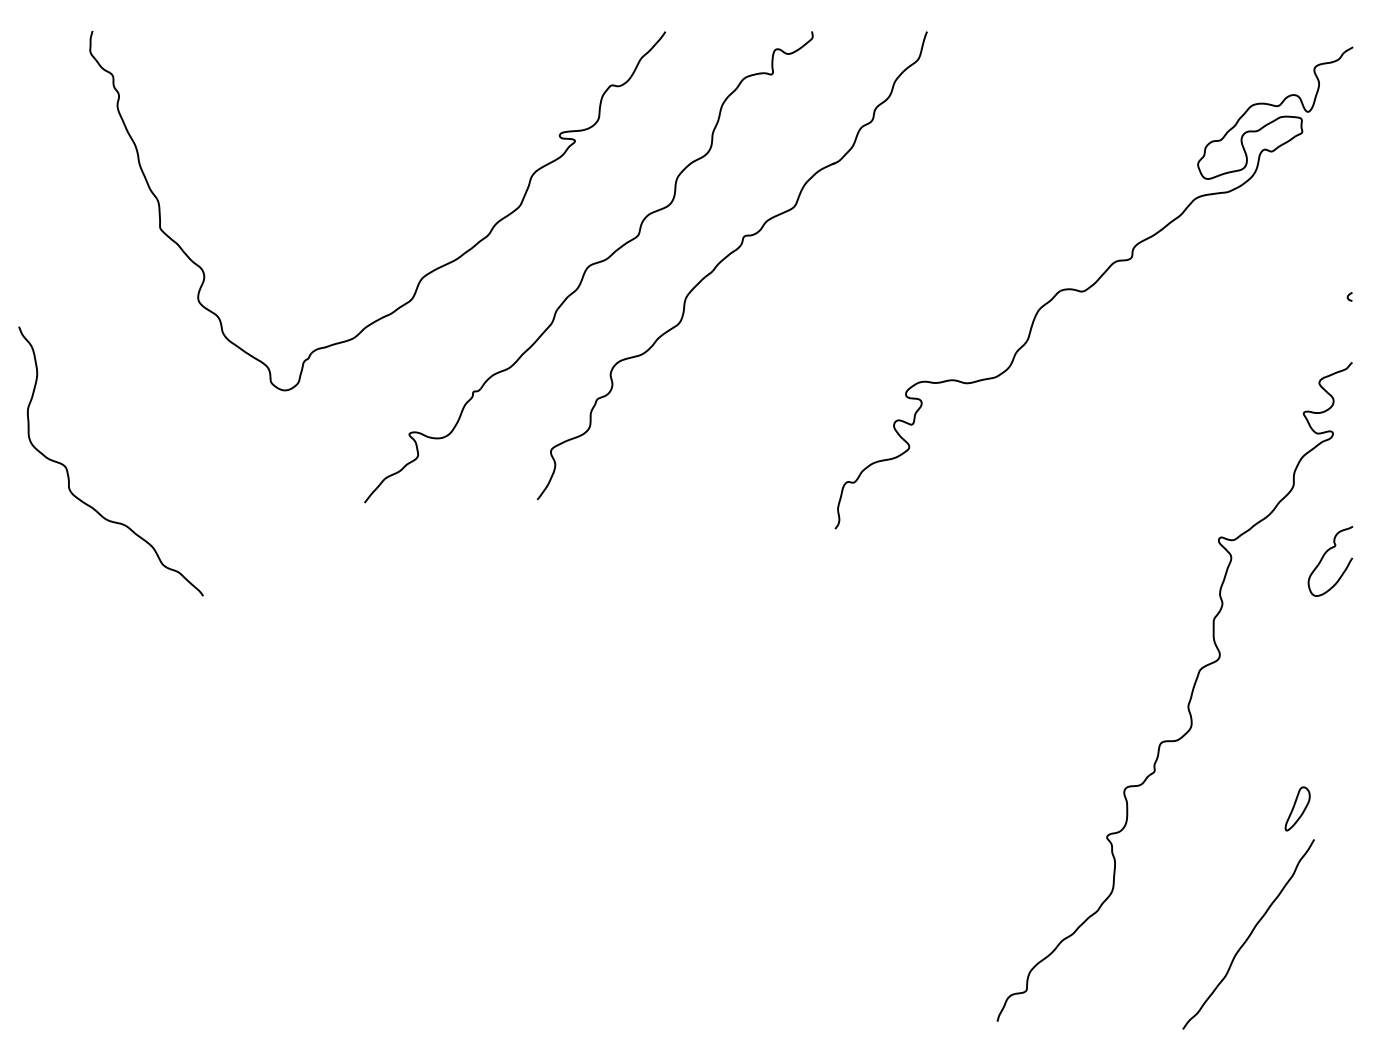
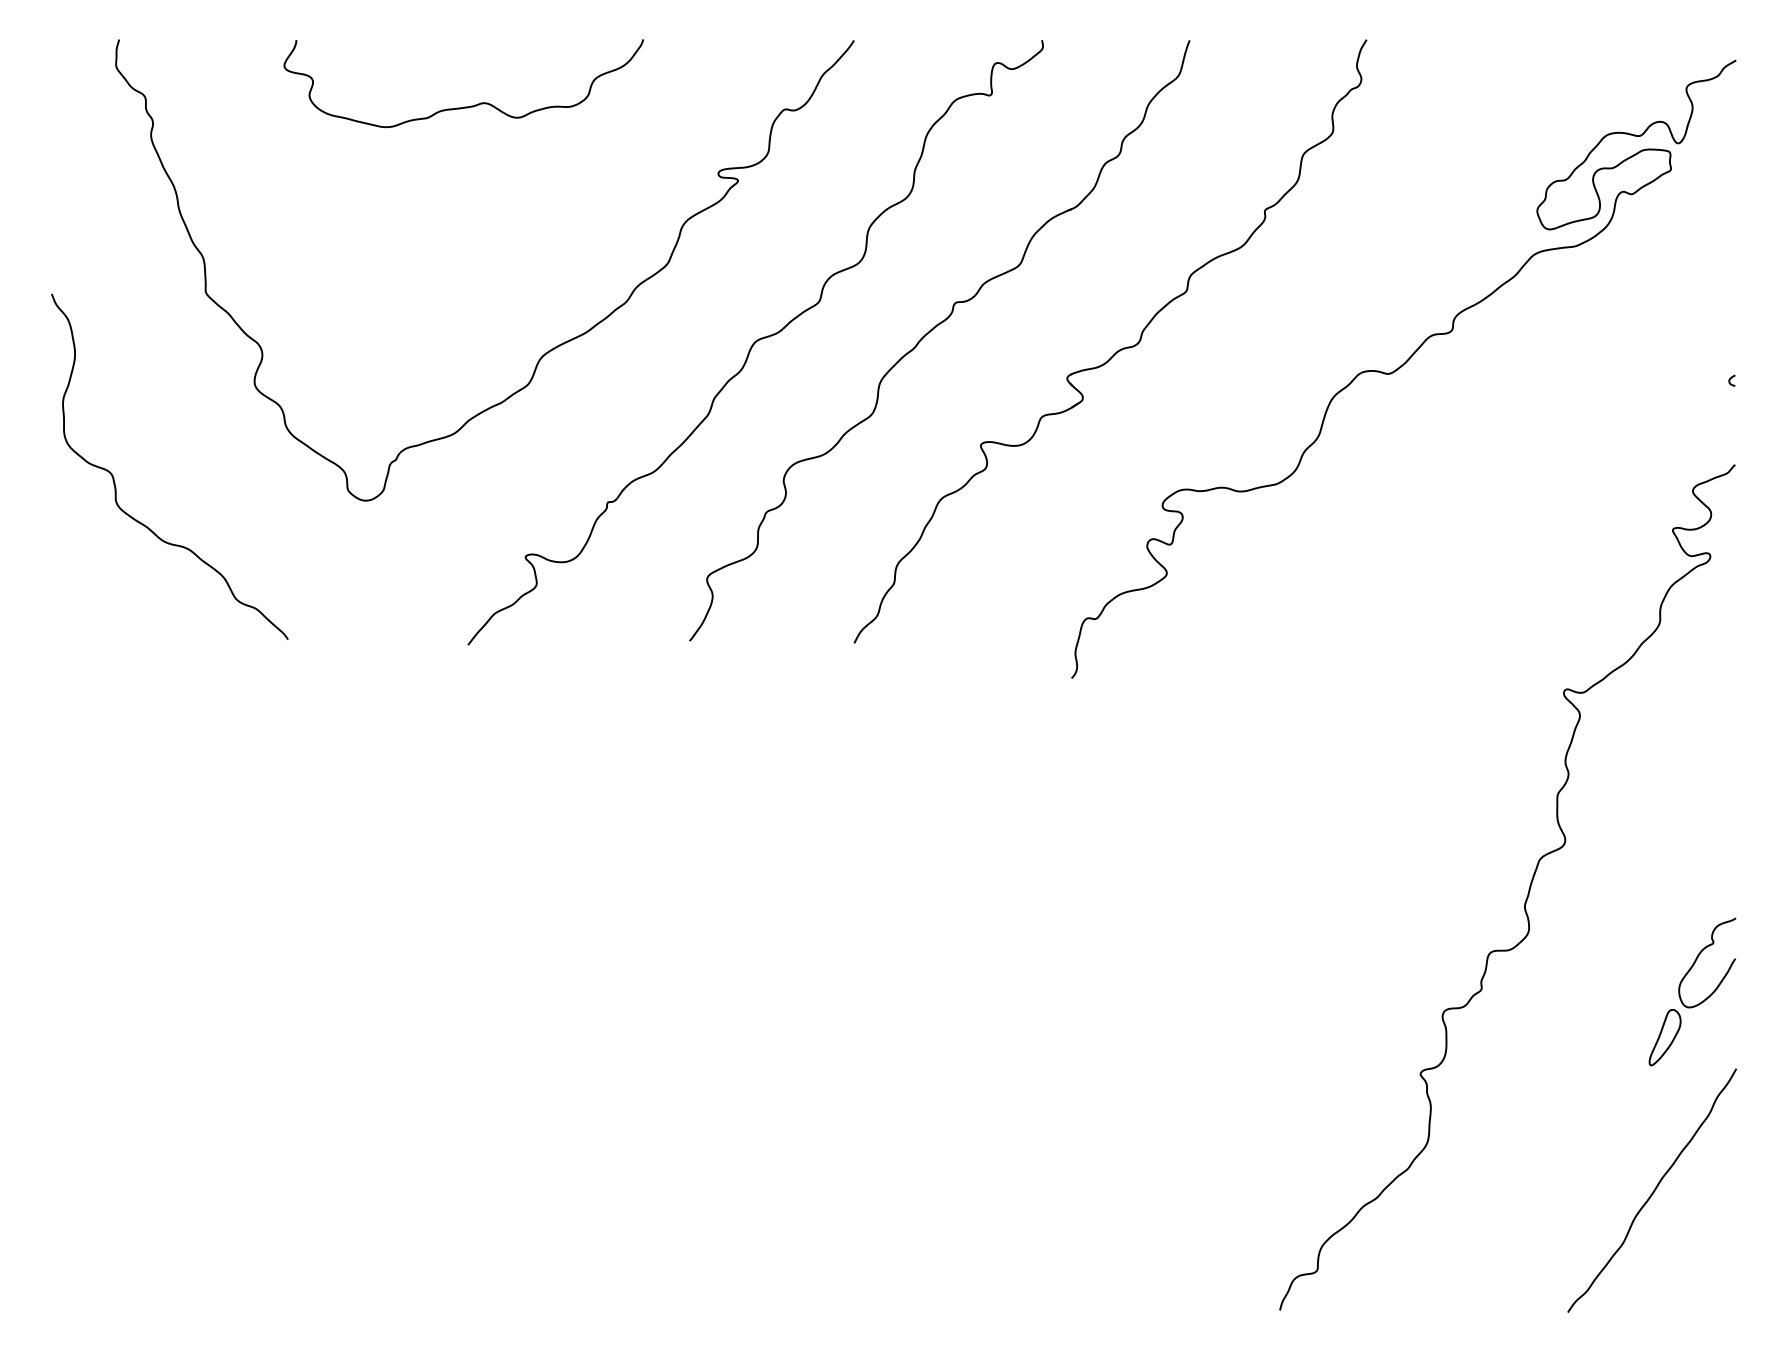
curve: (361, 83) -> (464, 106), added
part: (870, 273) -> (1117, 350), added
curve: (67, 470) -> (114, 478), moved
curve: (1323, 557) -> (1698, 957), moved
curve: (1249, 934) -> (1653, 1190), moved

